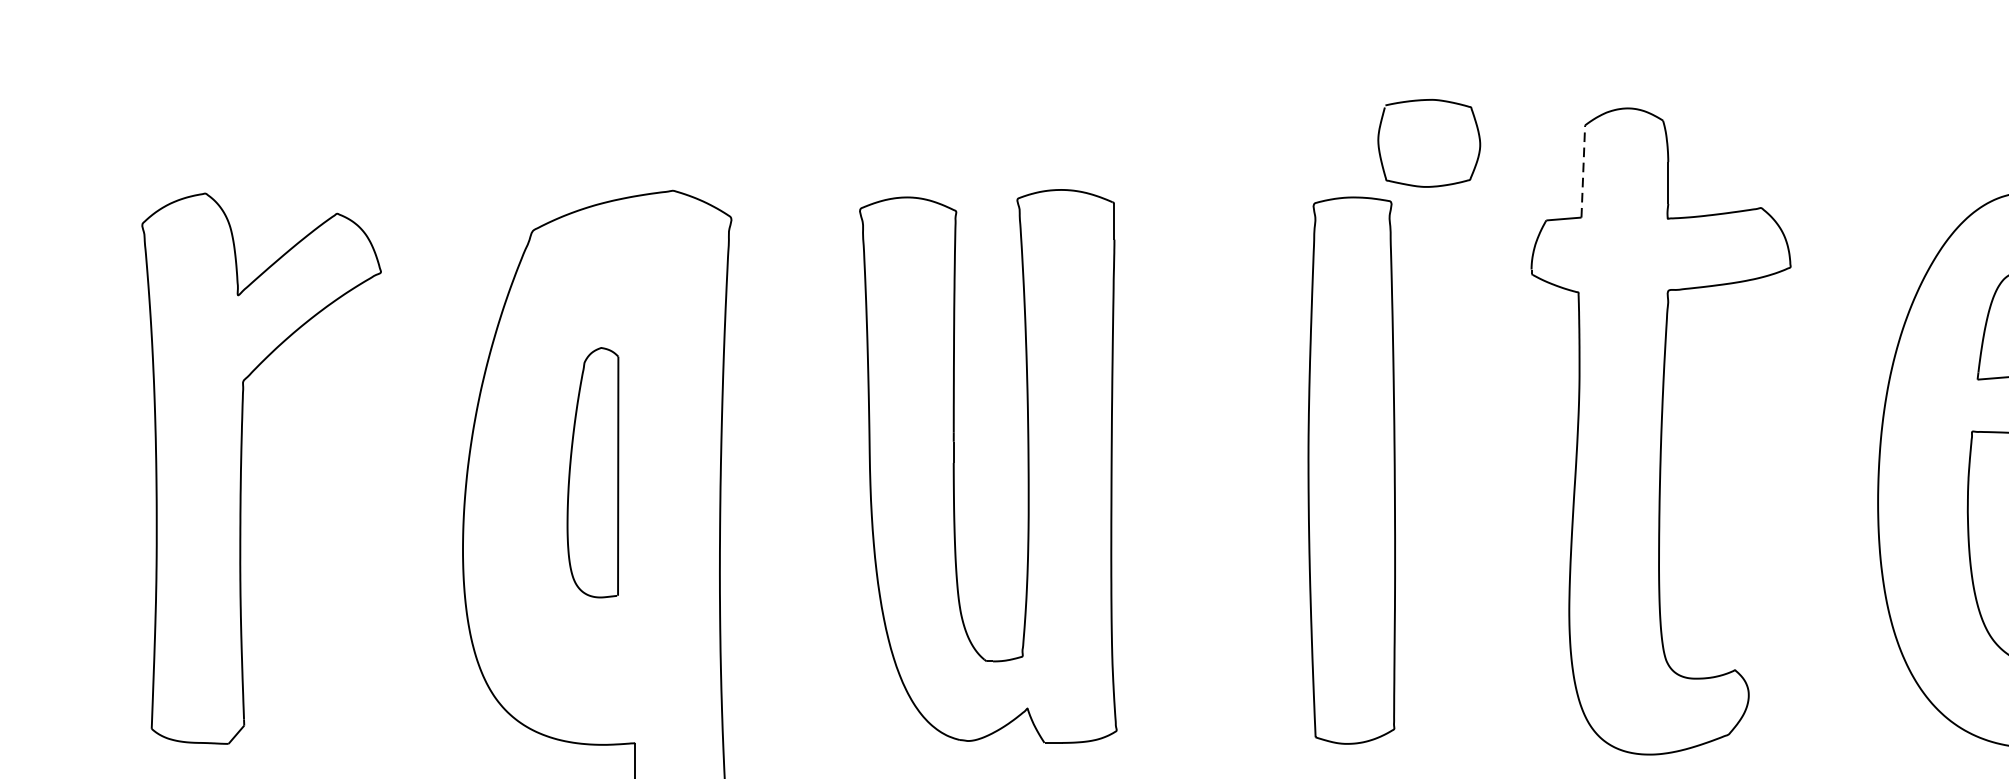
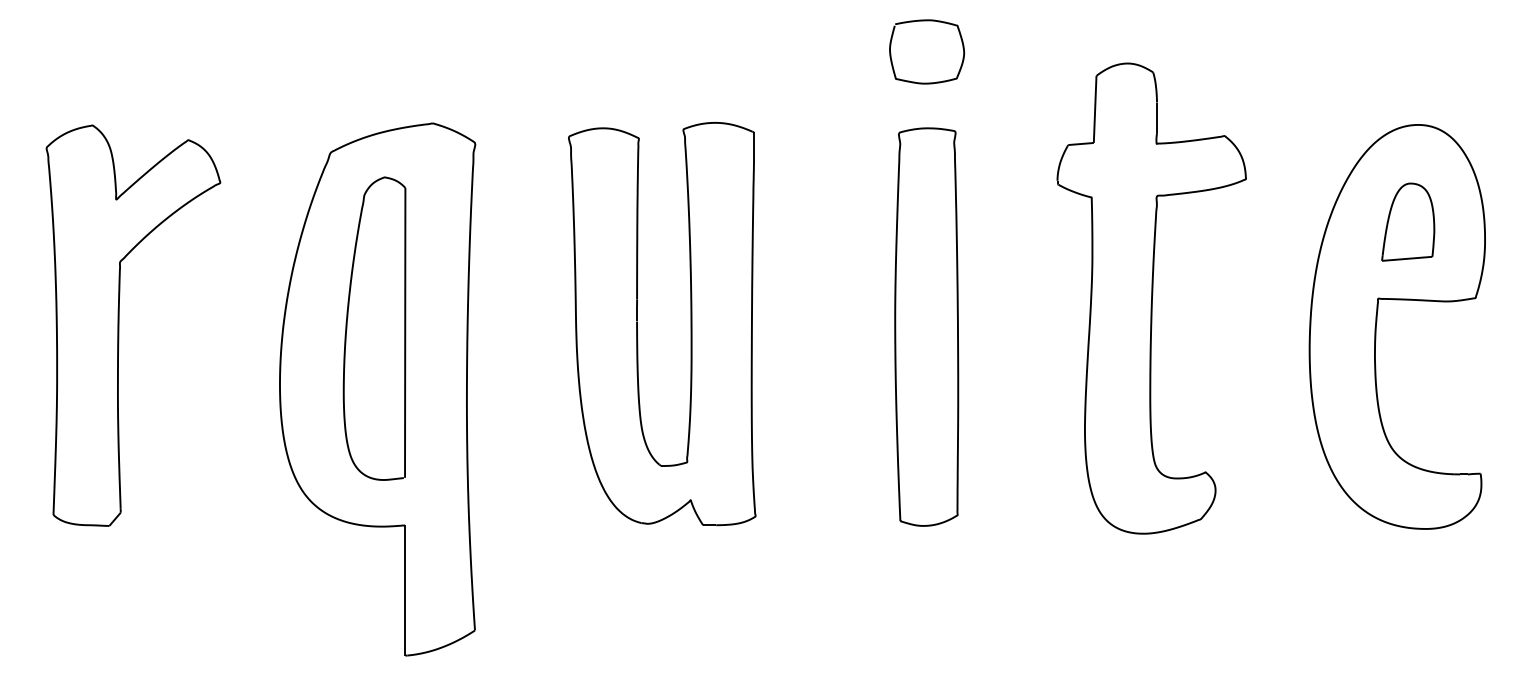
curve: (1429, 101) -> (927, 21), moved
line: (1583, 171) -> (1095, 109), dashed -> solid
part: (592, 472) -> (374, 328), size x1.67

